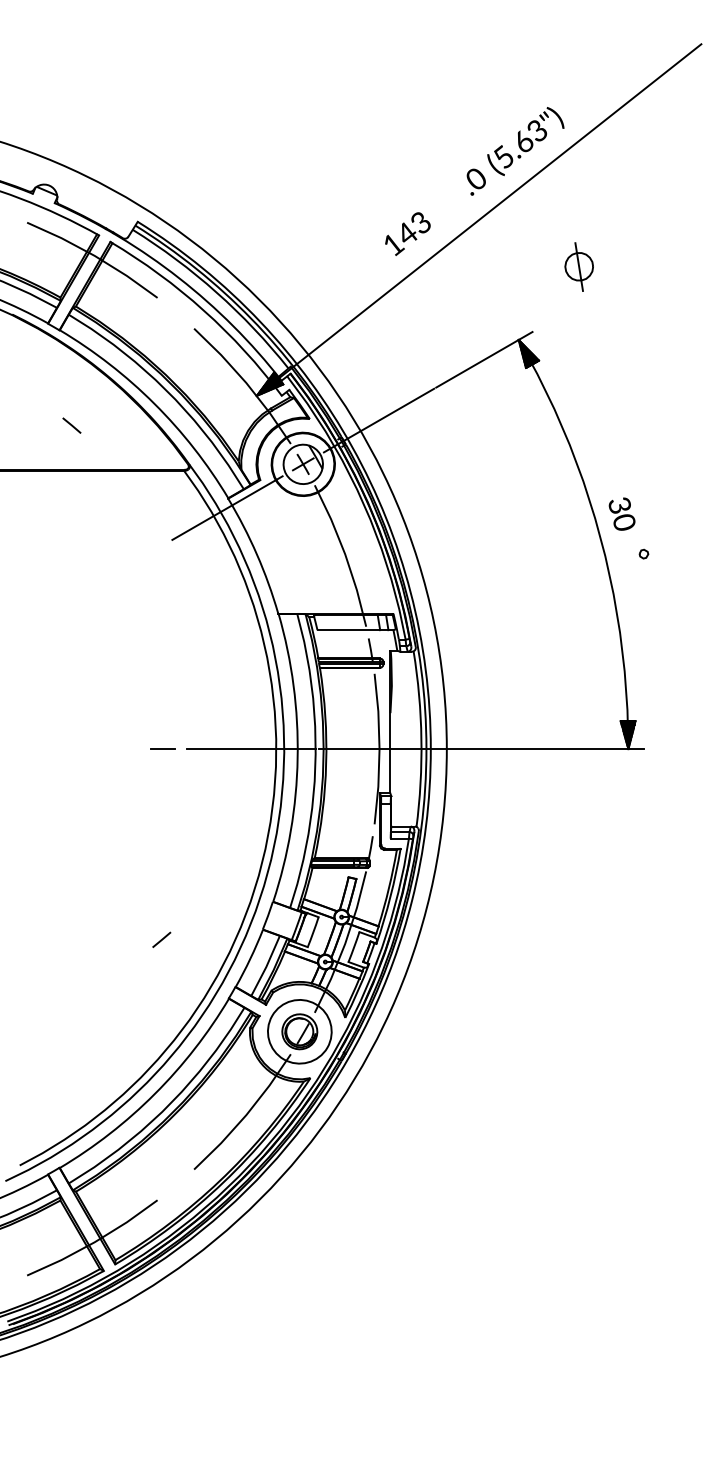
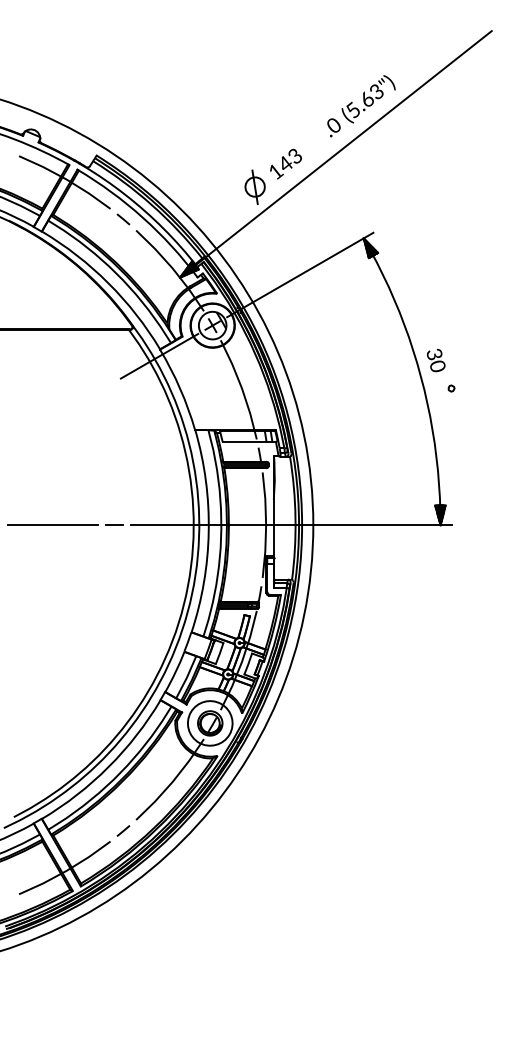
part: (578, 265) -> (254, 186), moved
line: (71, 425) -> (123, 219), moved
line: (74, 749) -> (52, 525), added
line: (161, 939) -> (123, 830), moved

